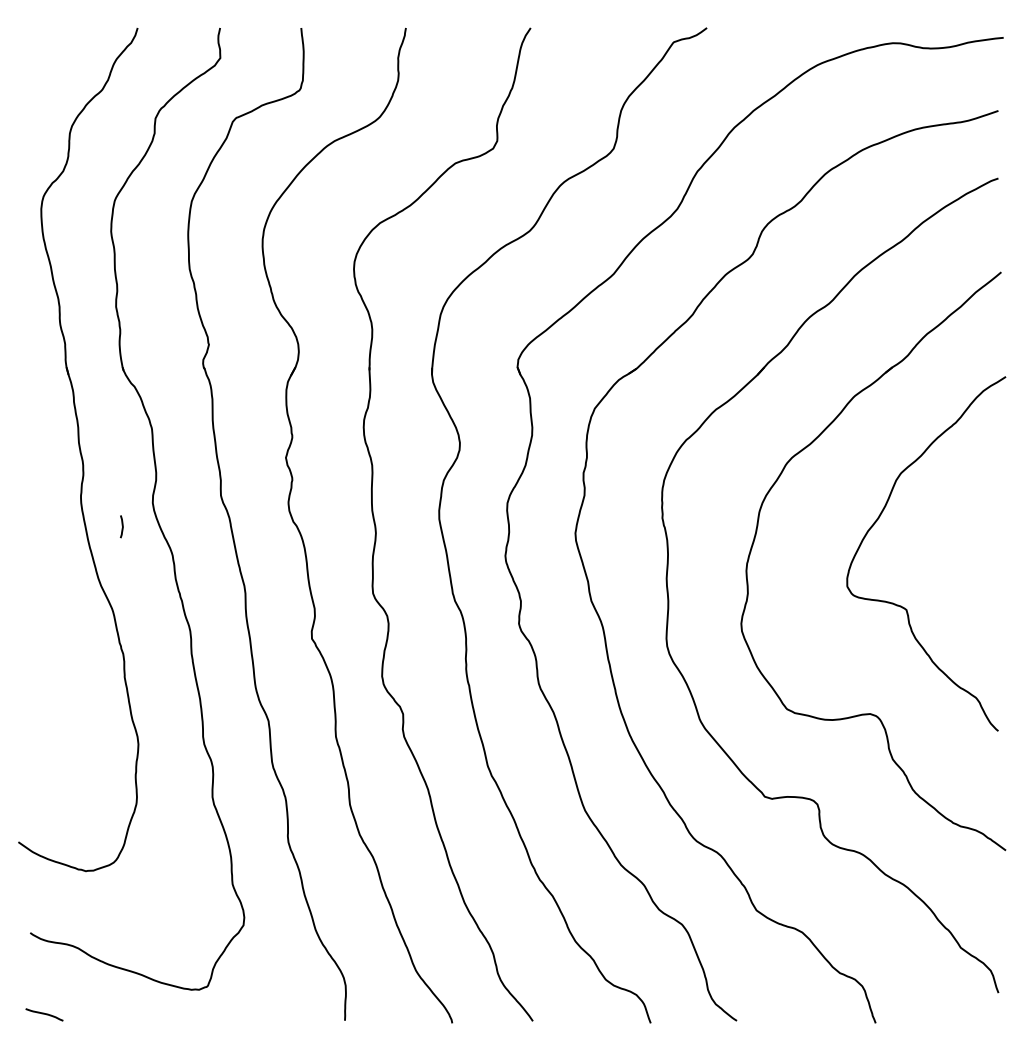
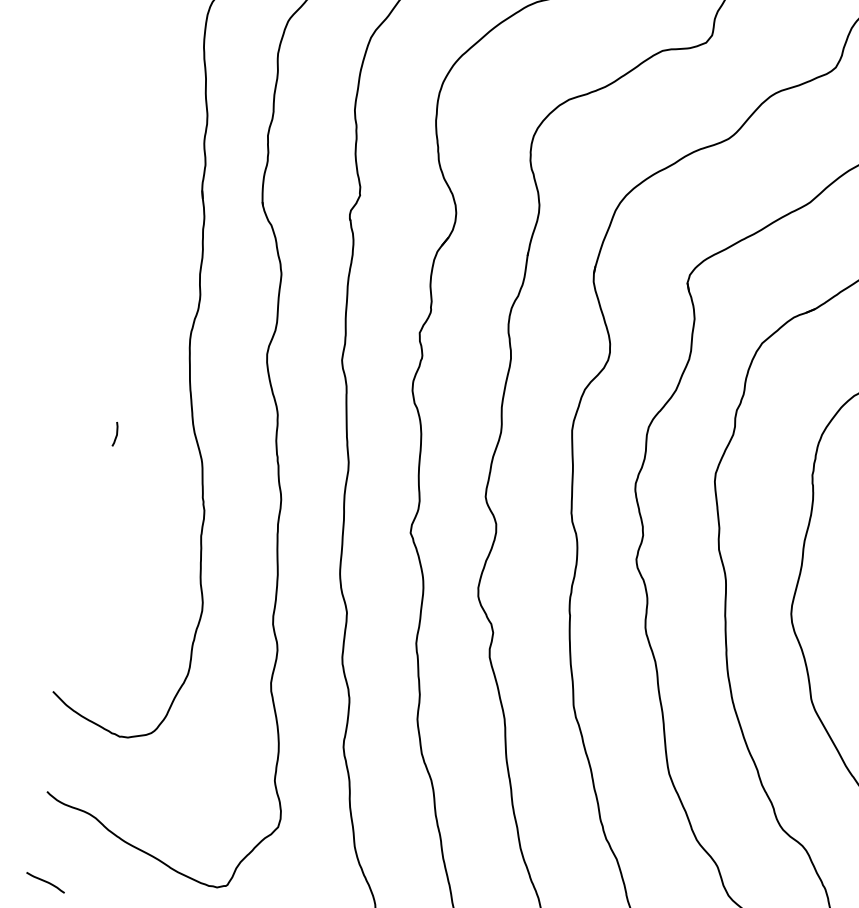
line: (121, 525) -> (115, 432), moved

